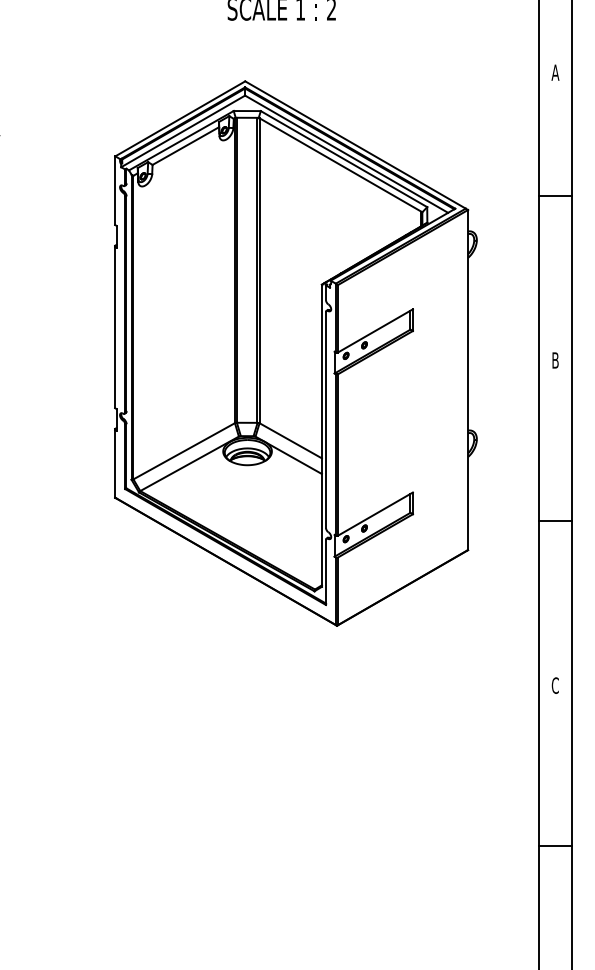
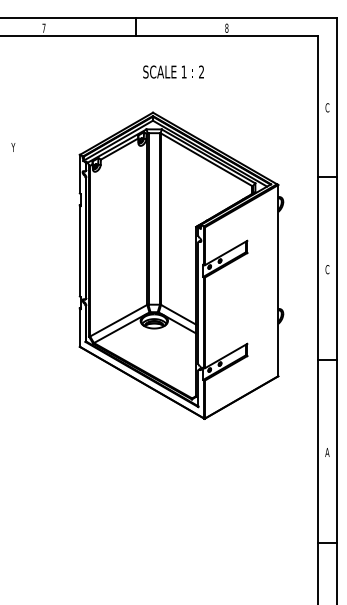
text: (555, 72) -> (327, 107), A -> C
text: (555, 360) -> (327, 269), B -> C
text: (555, 685) -> (327, 452), C -> A

